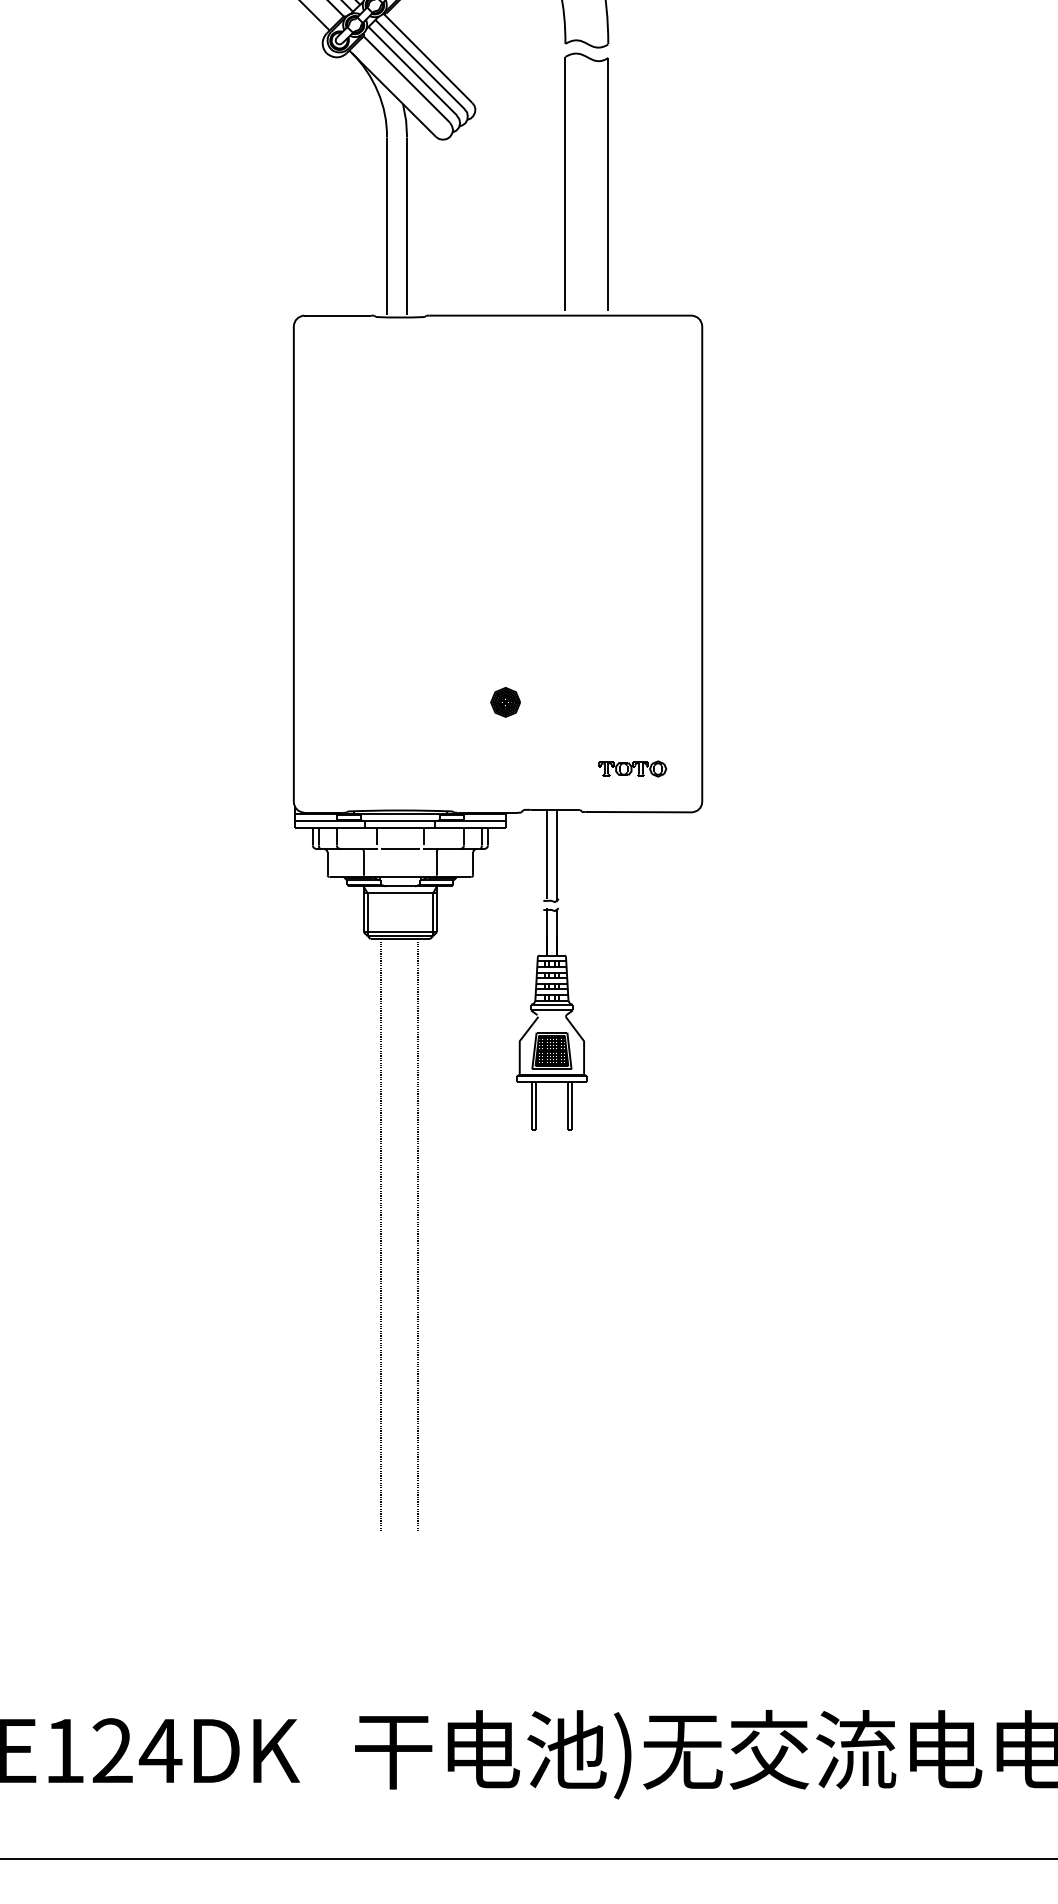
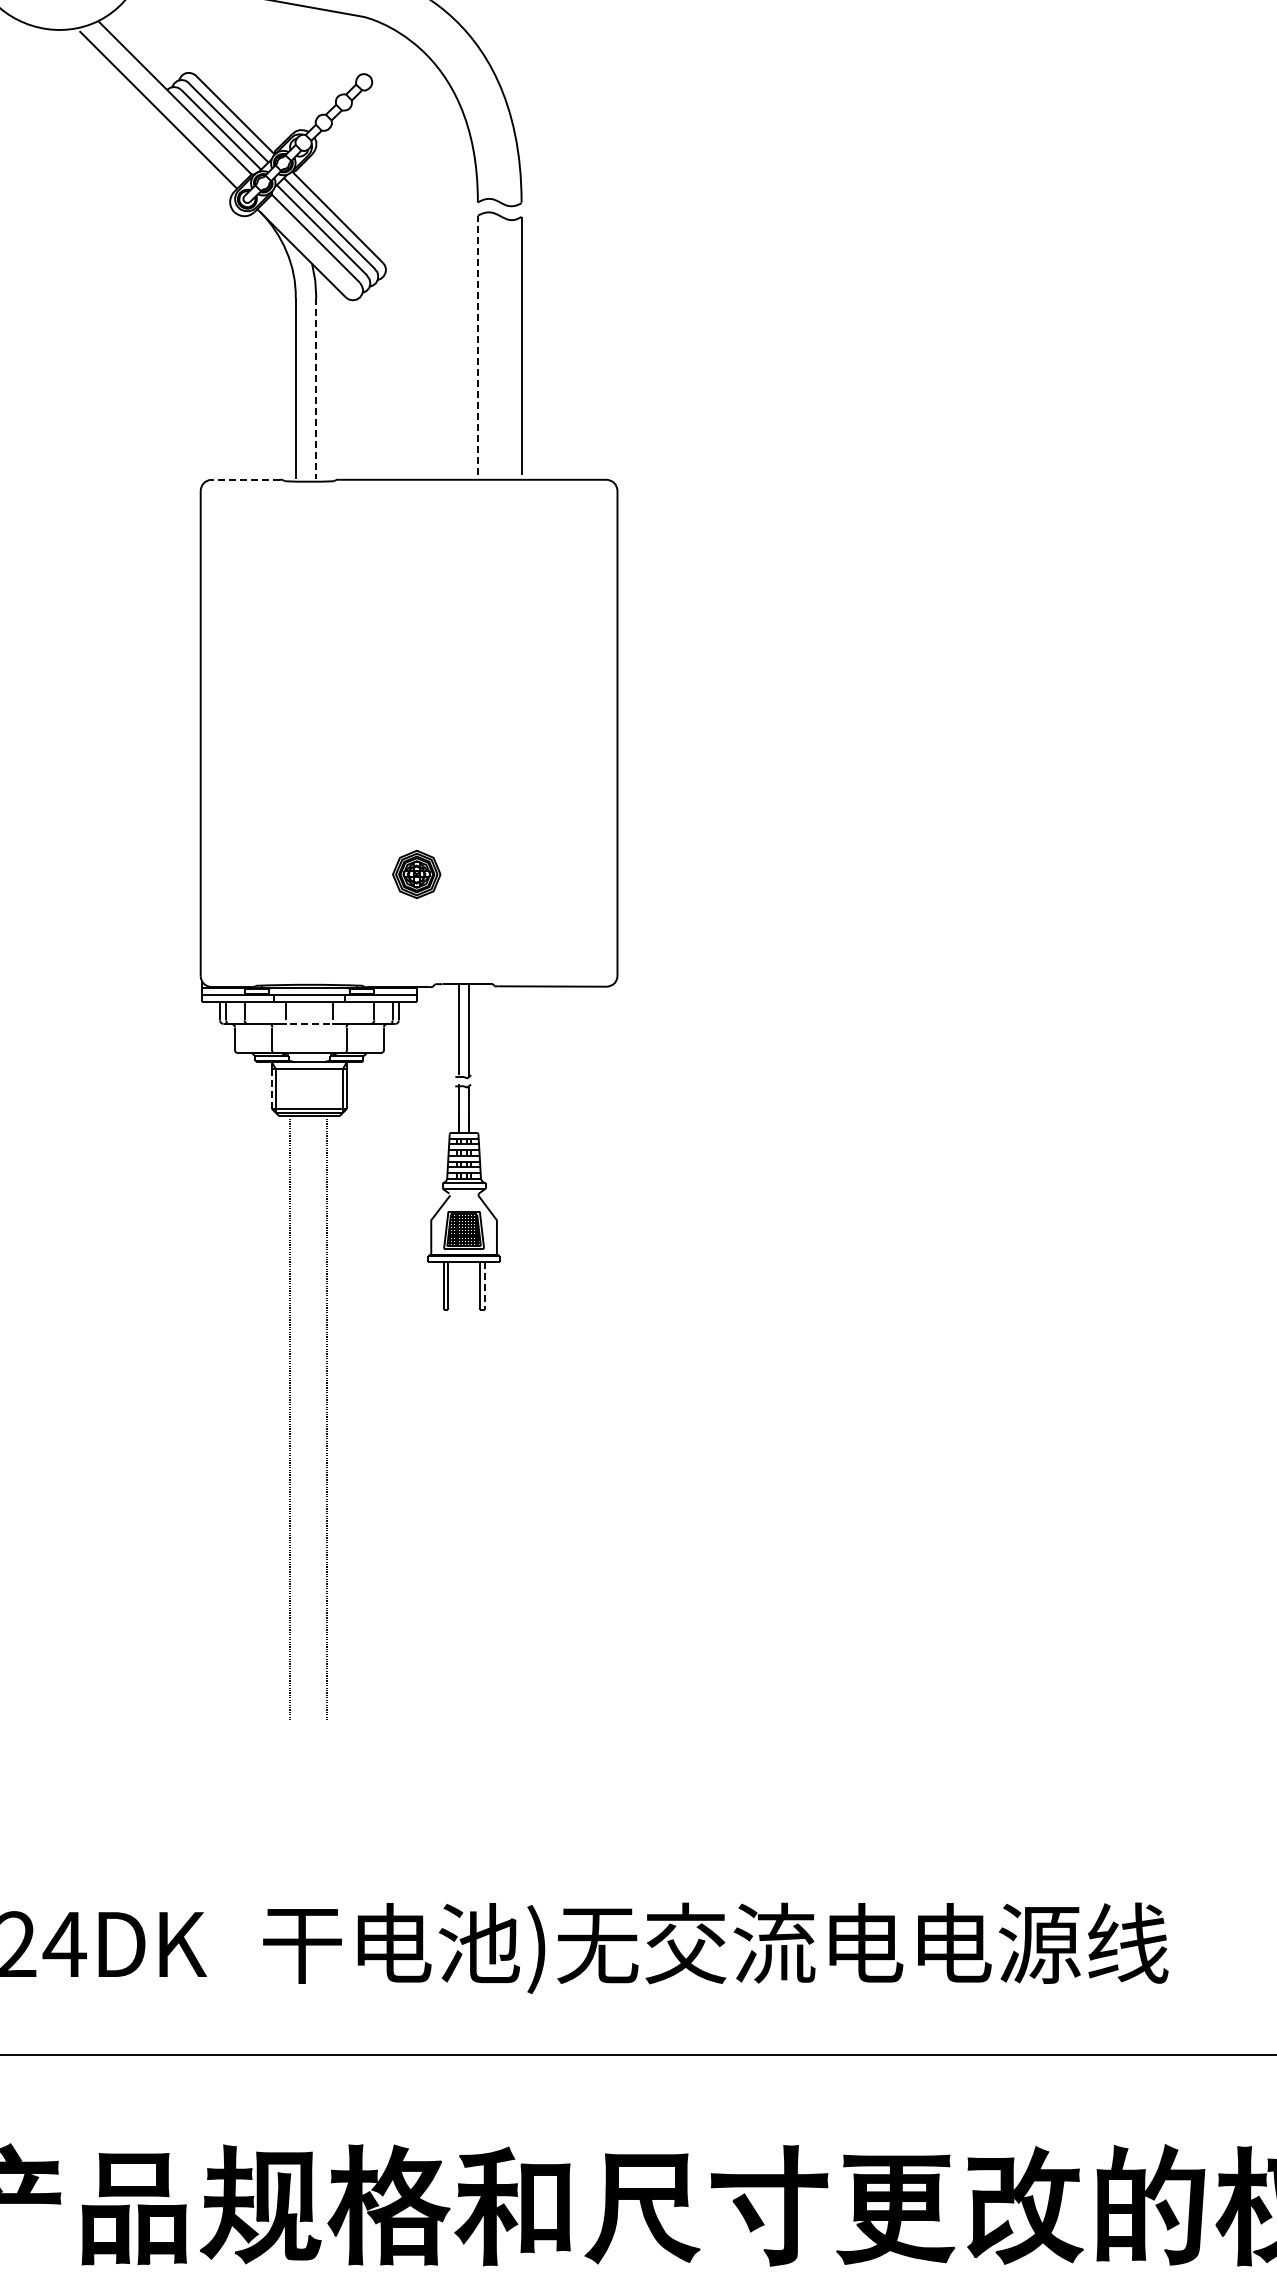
line: (565, 184) -> (477, 345), solid -> dashed
line: (407, 226) -> (316, 388), solid -> dashed
line: (336, 315) -> (244, 479), solid -> dashed
part: (505, 702) -> (416, 874), size x1.6
part: (632, 769) -> (546, 942), removed
line: (399, 849) -> (308, 1024), solid -> dashed
line: (363, 913) -> (271, 1089), solid -> dashed
line: (571, 1106) -> (484, 1286), solid -> dashed

